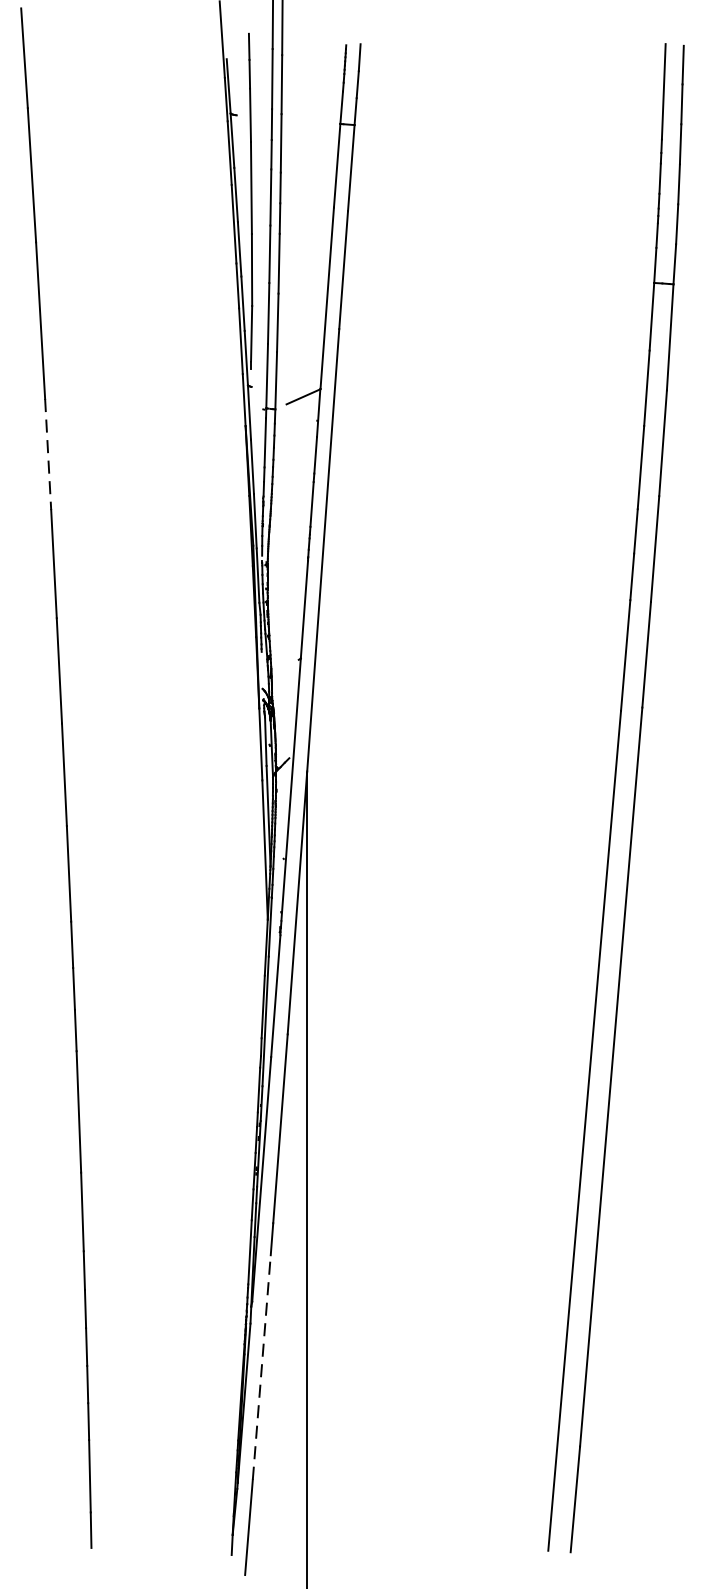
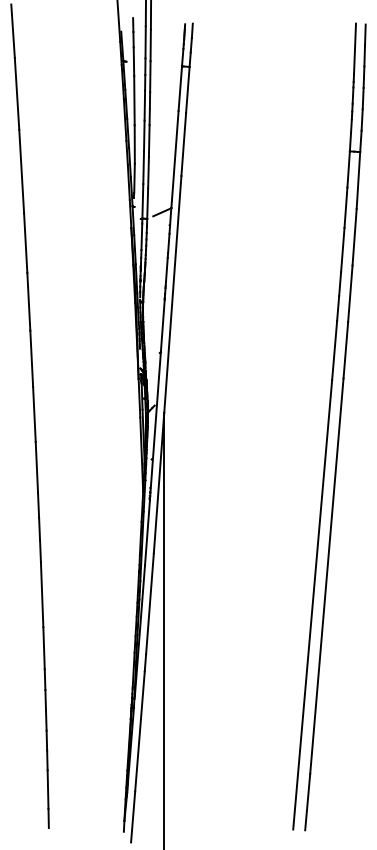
line: (47, 455) -> (25, 243), dashed -> solid
line: (262, 1365) -> (140, 730), dashed -> solid

